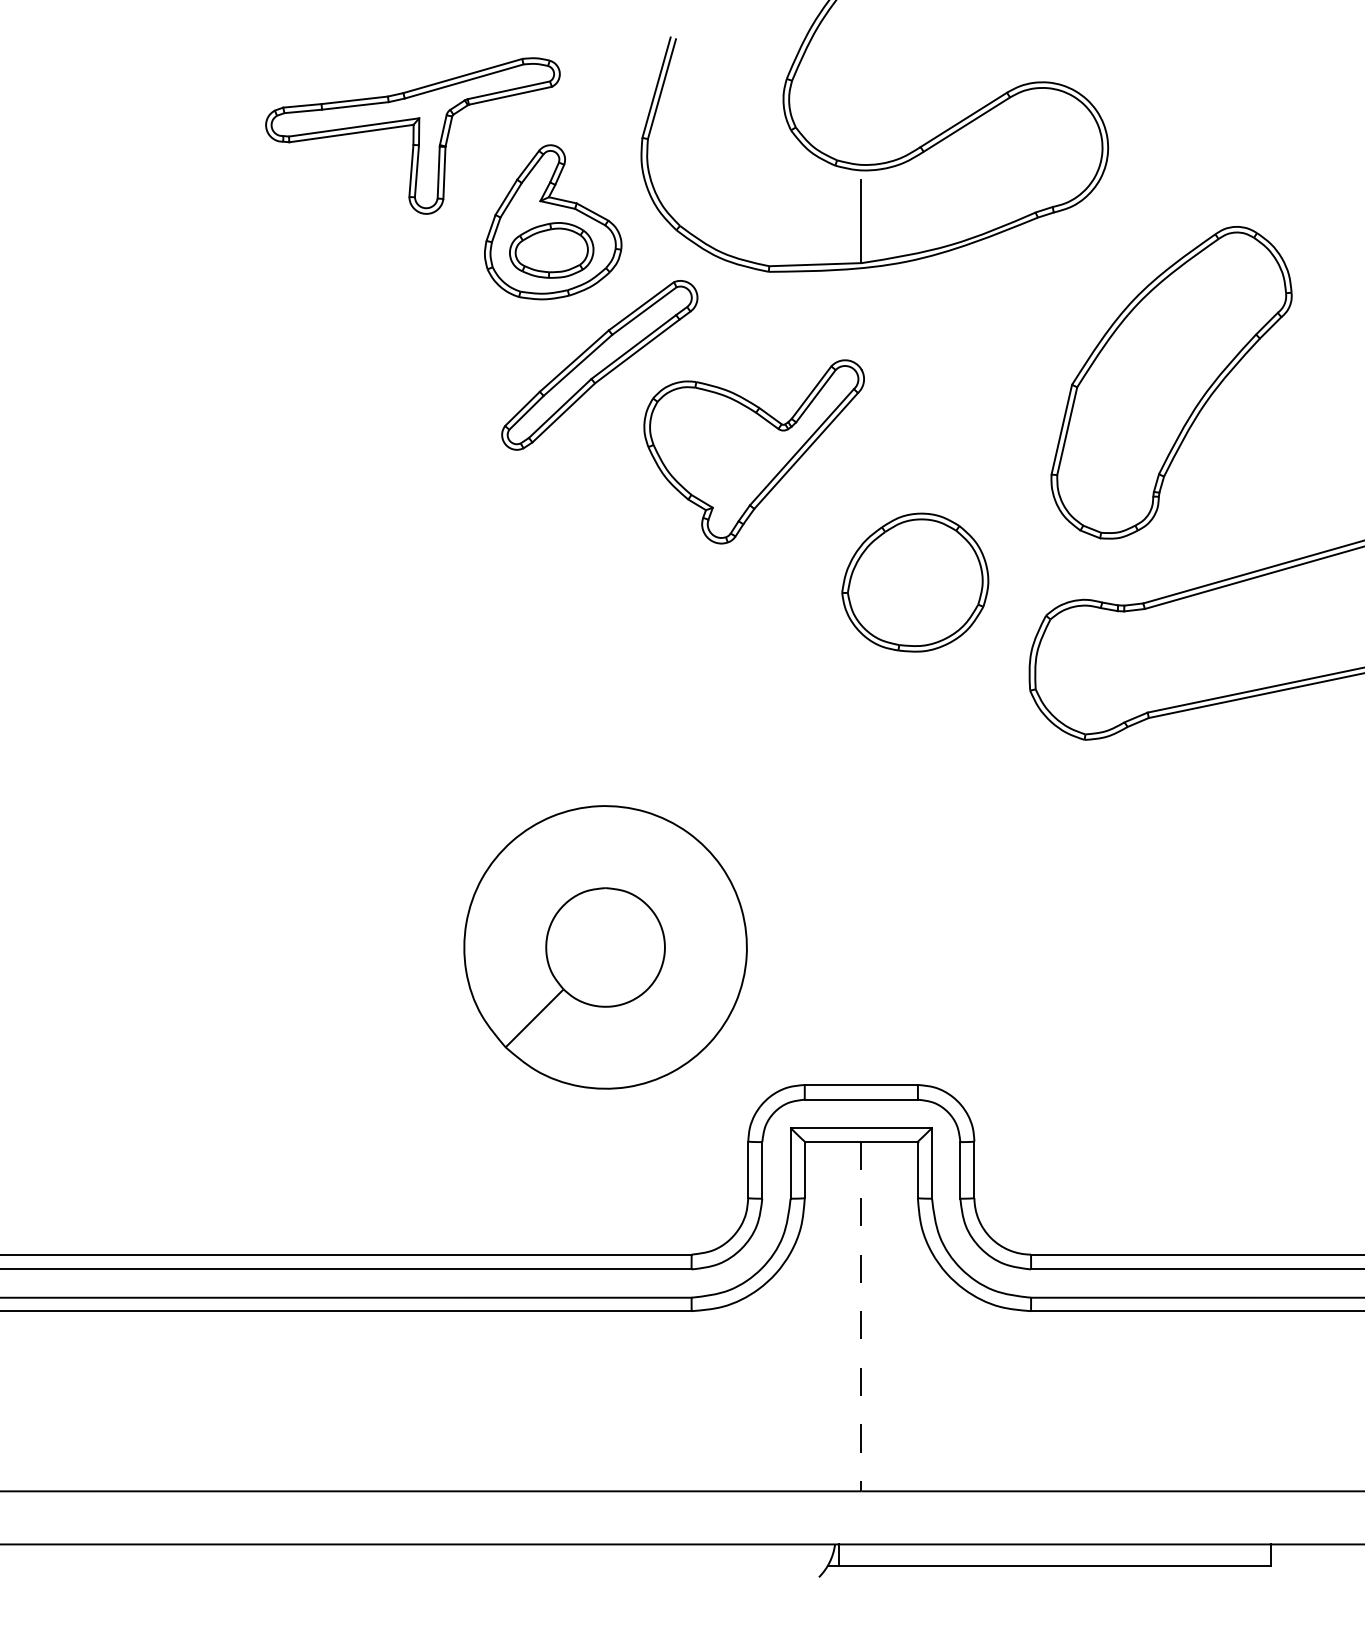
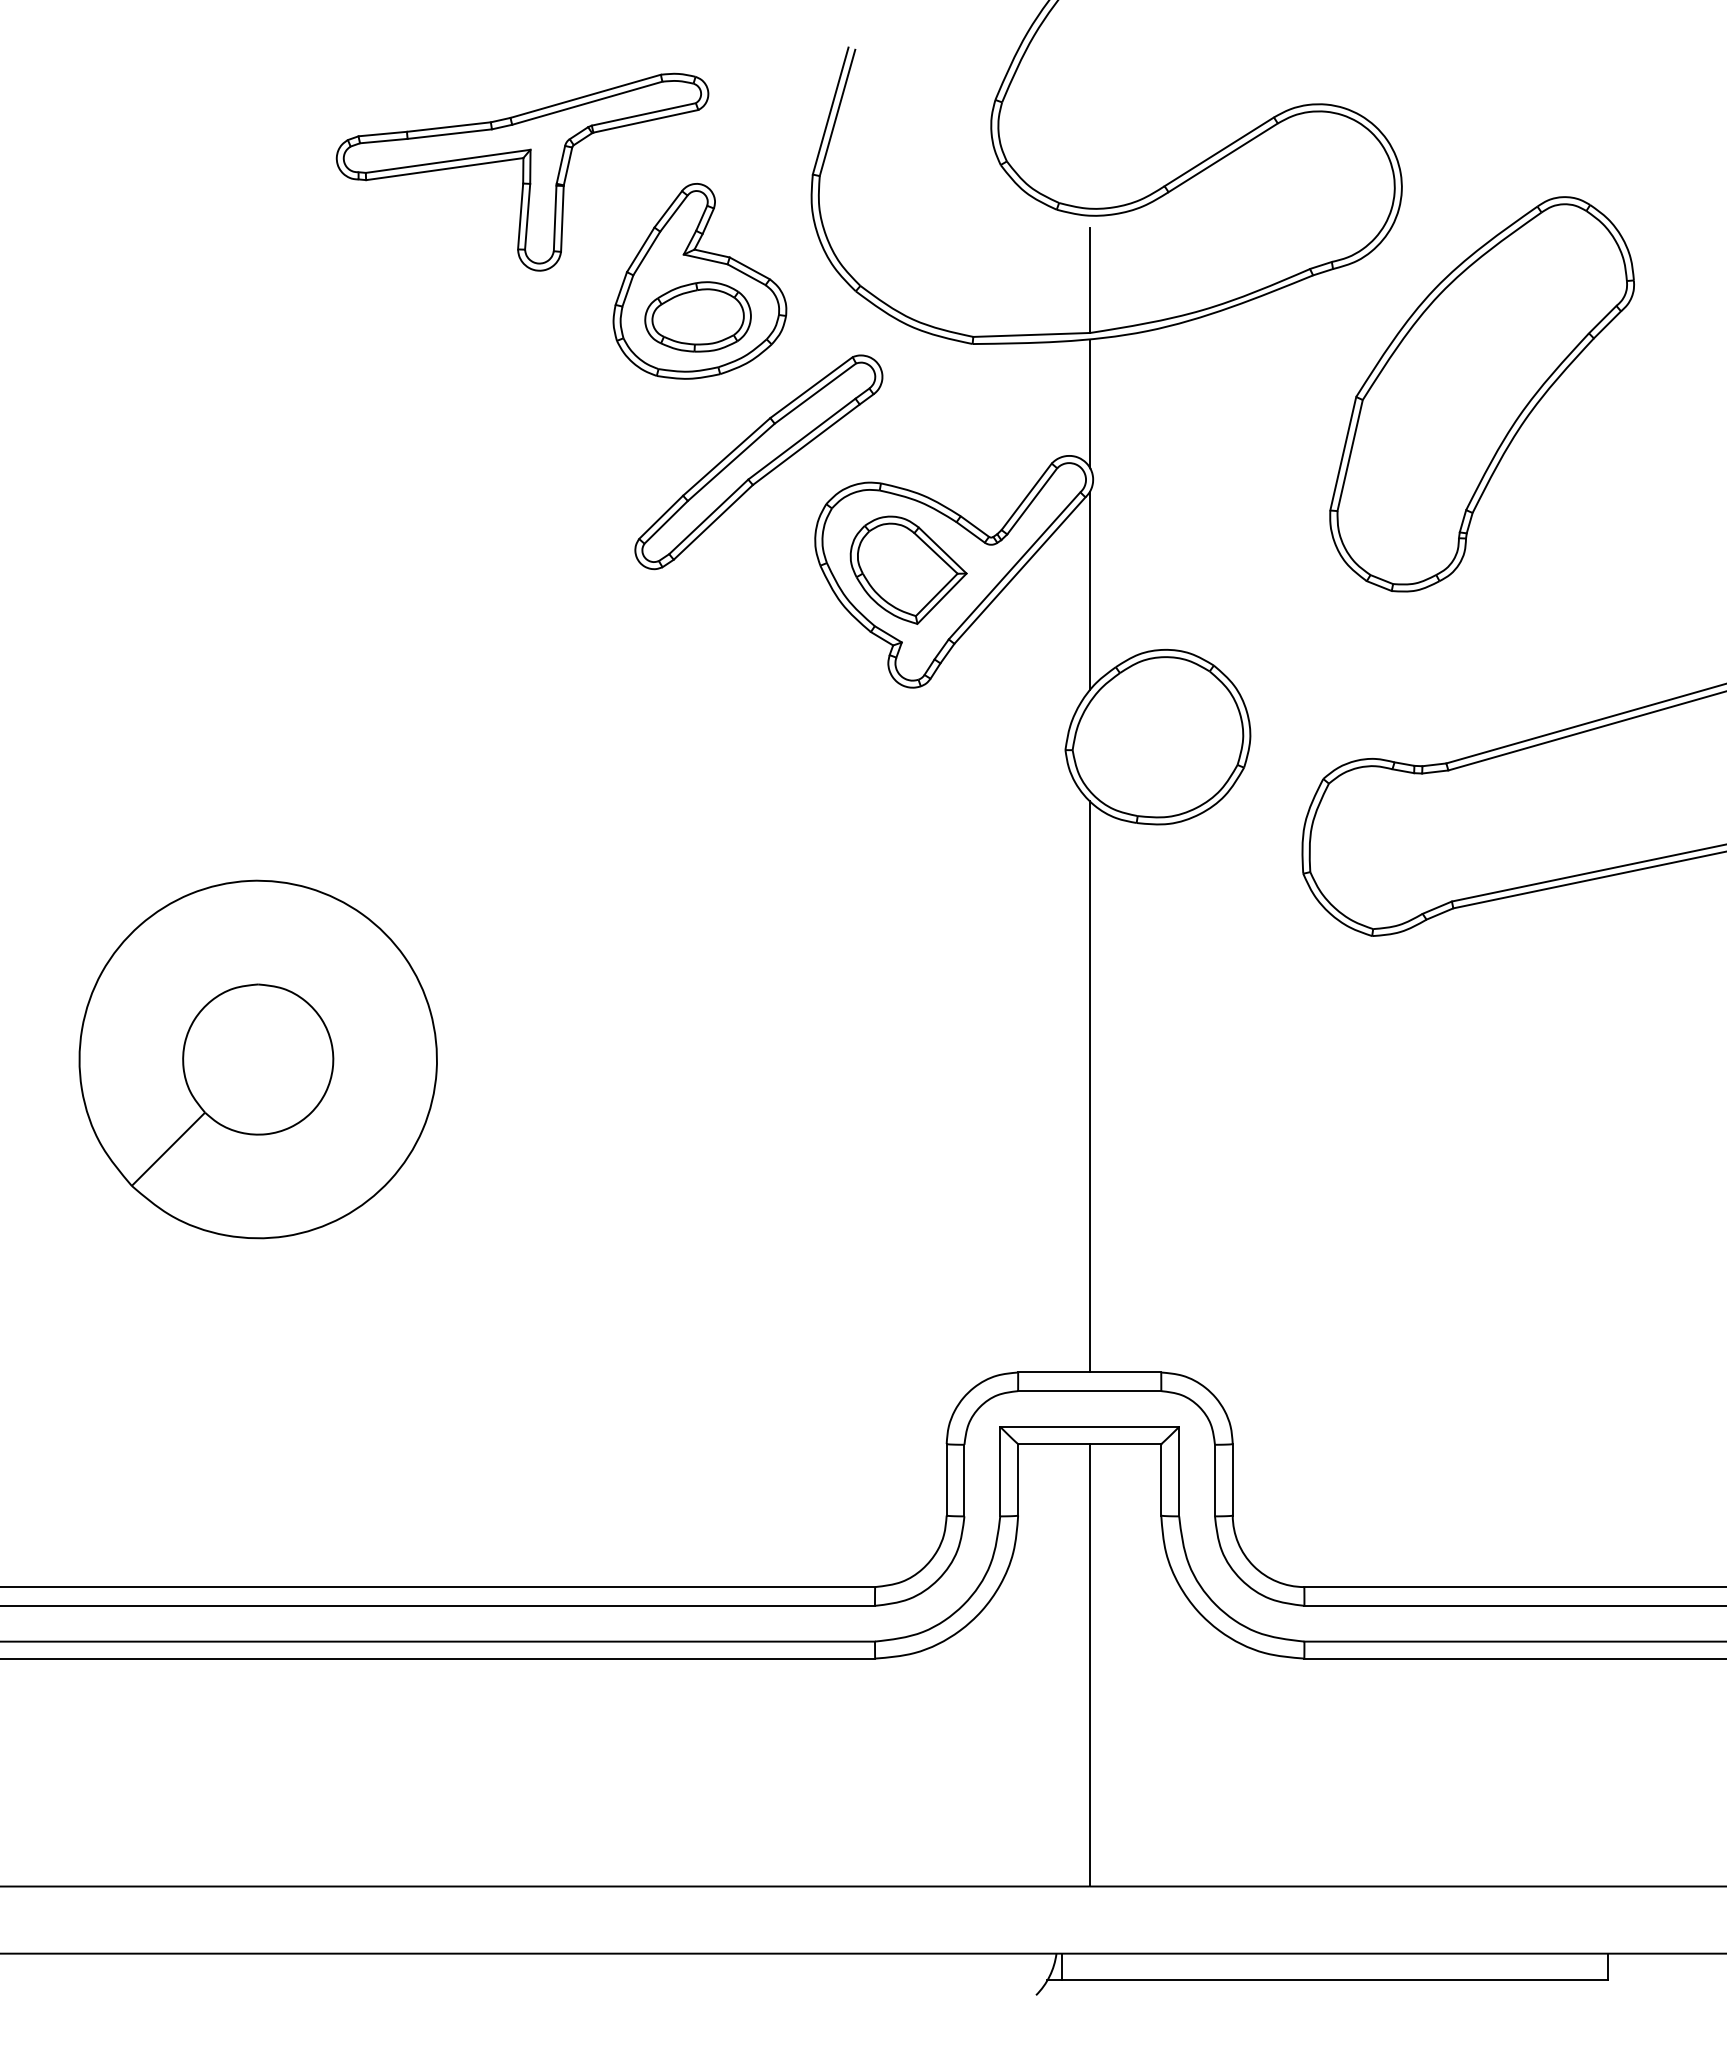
line: (861, 318) -> (1089, 403), added
part: (1171, 382) -> (1481, 394), moved
part: (718, 450) -> (908, 569), added
line: (861, 467) -> (1089, 591), added
line: (861, 858) -> (1089, 1086), added
part: (605, 947) -> (257, 1059), moved
line: (861, 1316) -> (1089, 1665), dashed -> solid

